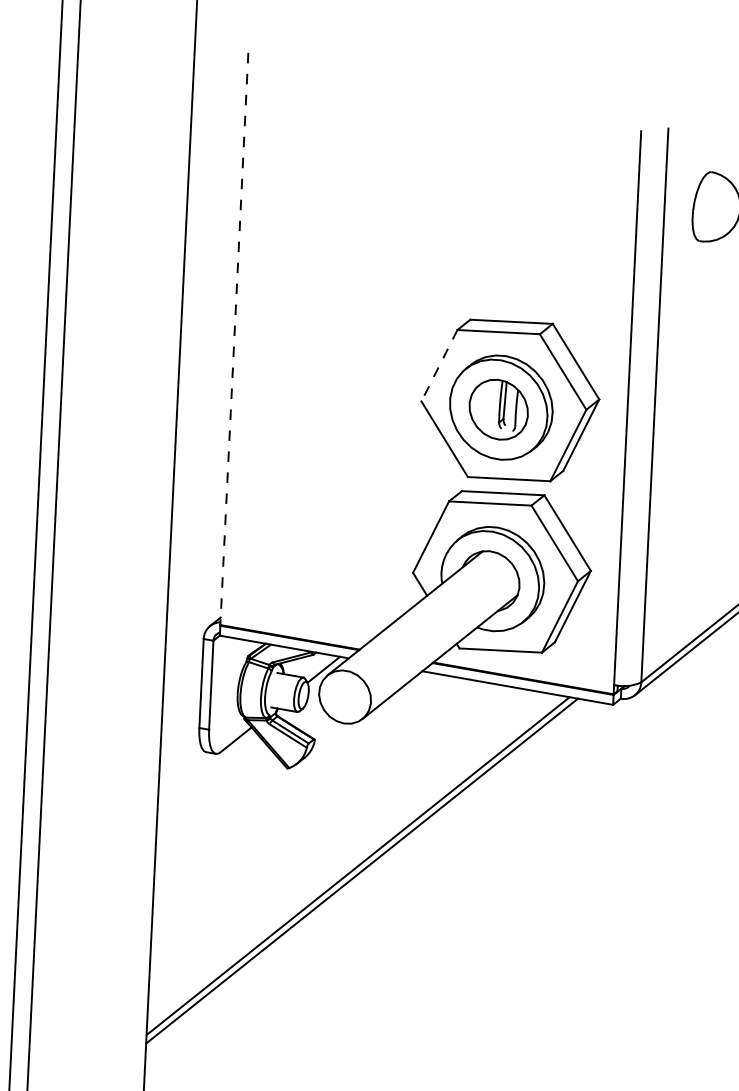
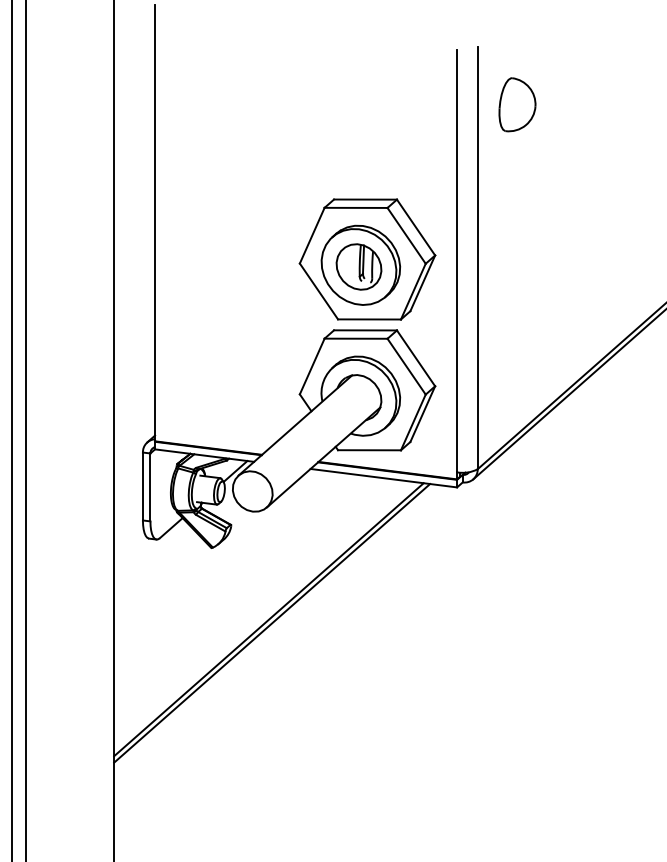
line: (234, 339) -> (155, 223), dashed -> solid
line: (439, 366) -> (312, 236), dashed -> solid

